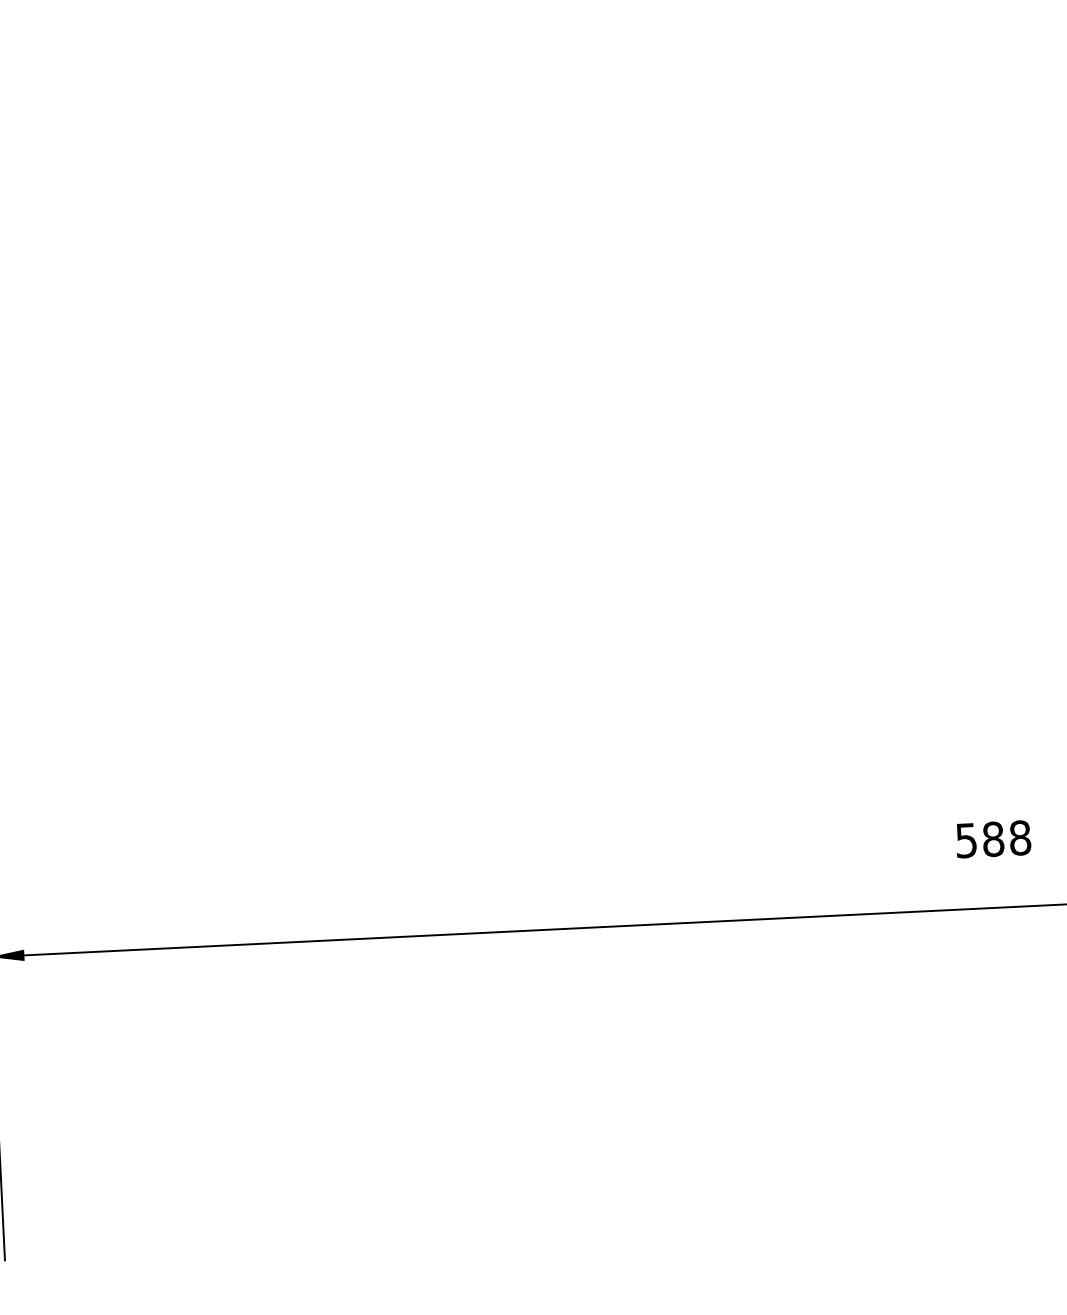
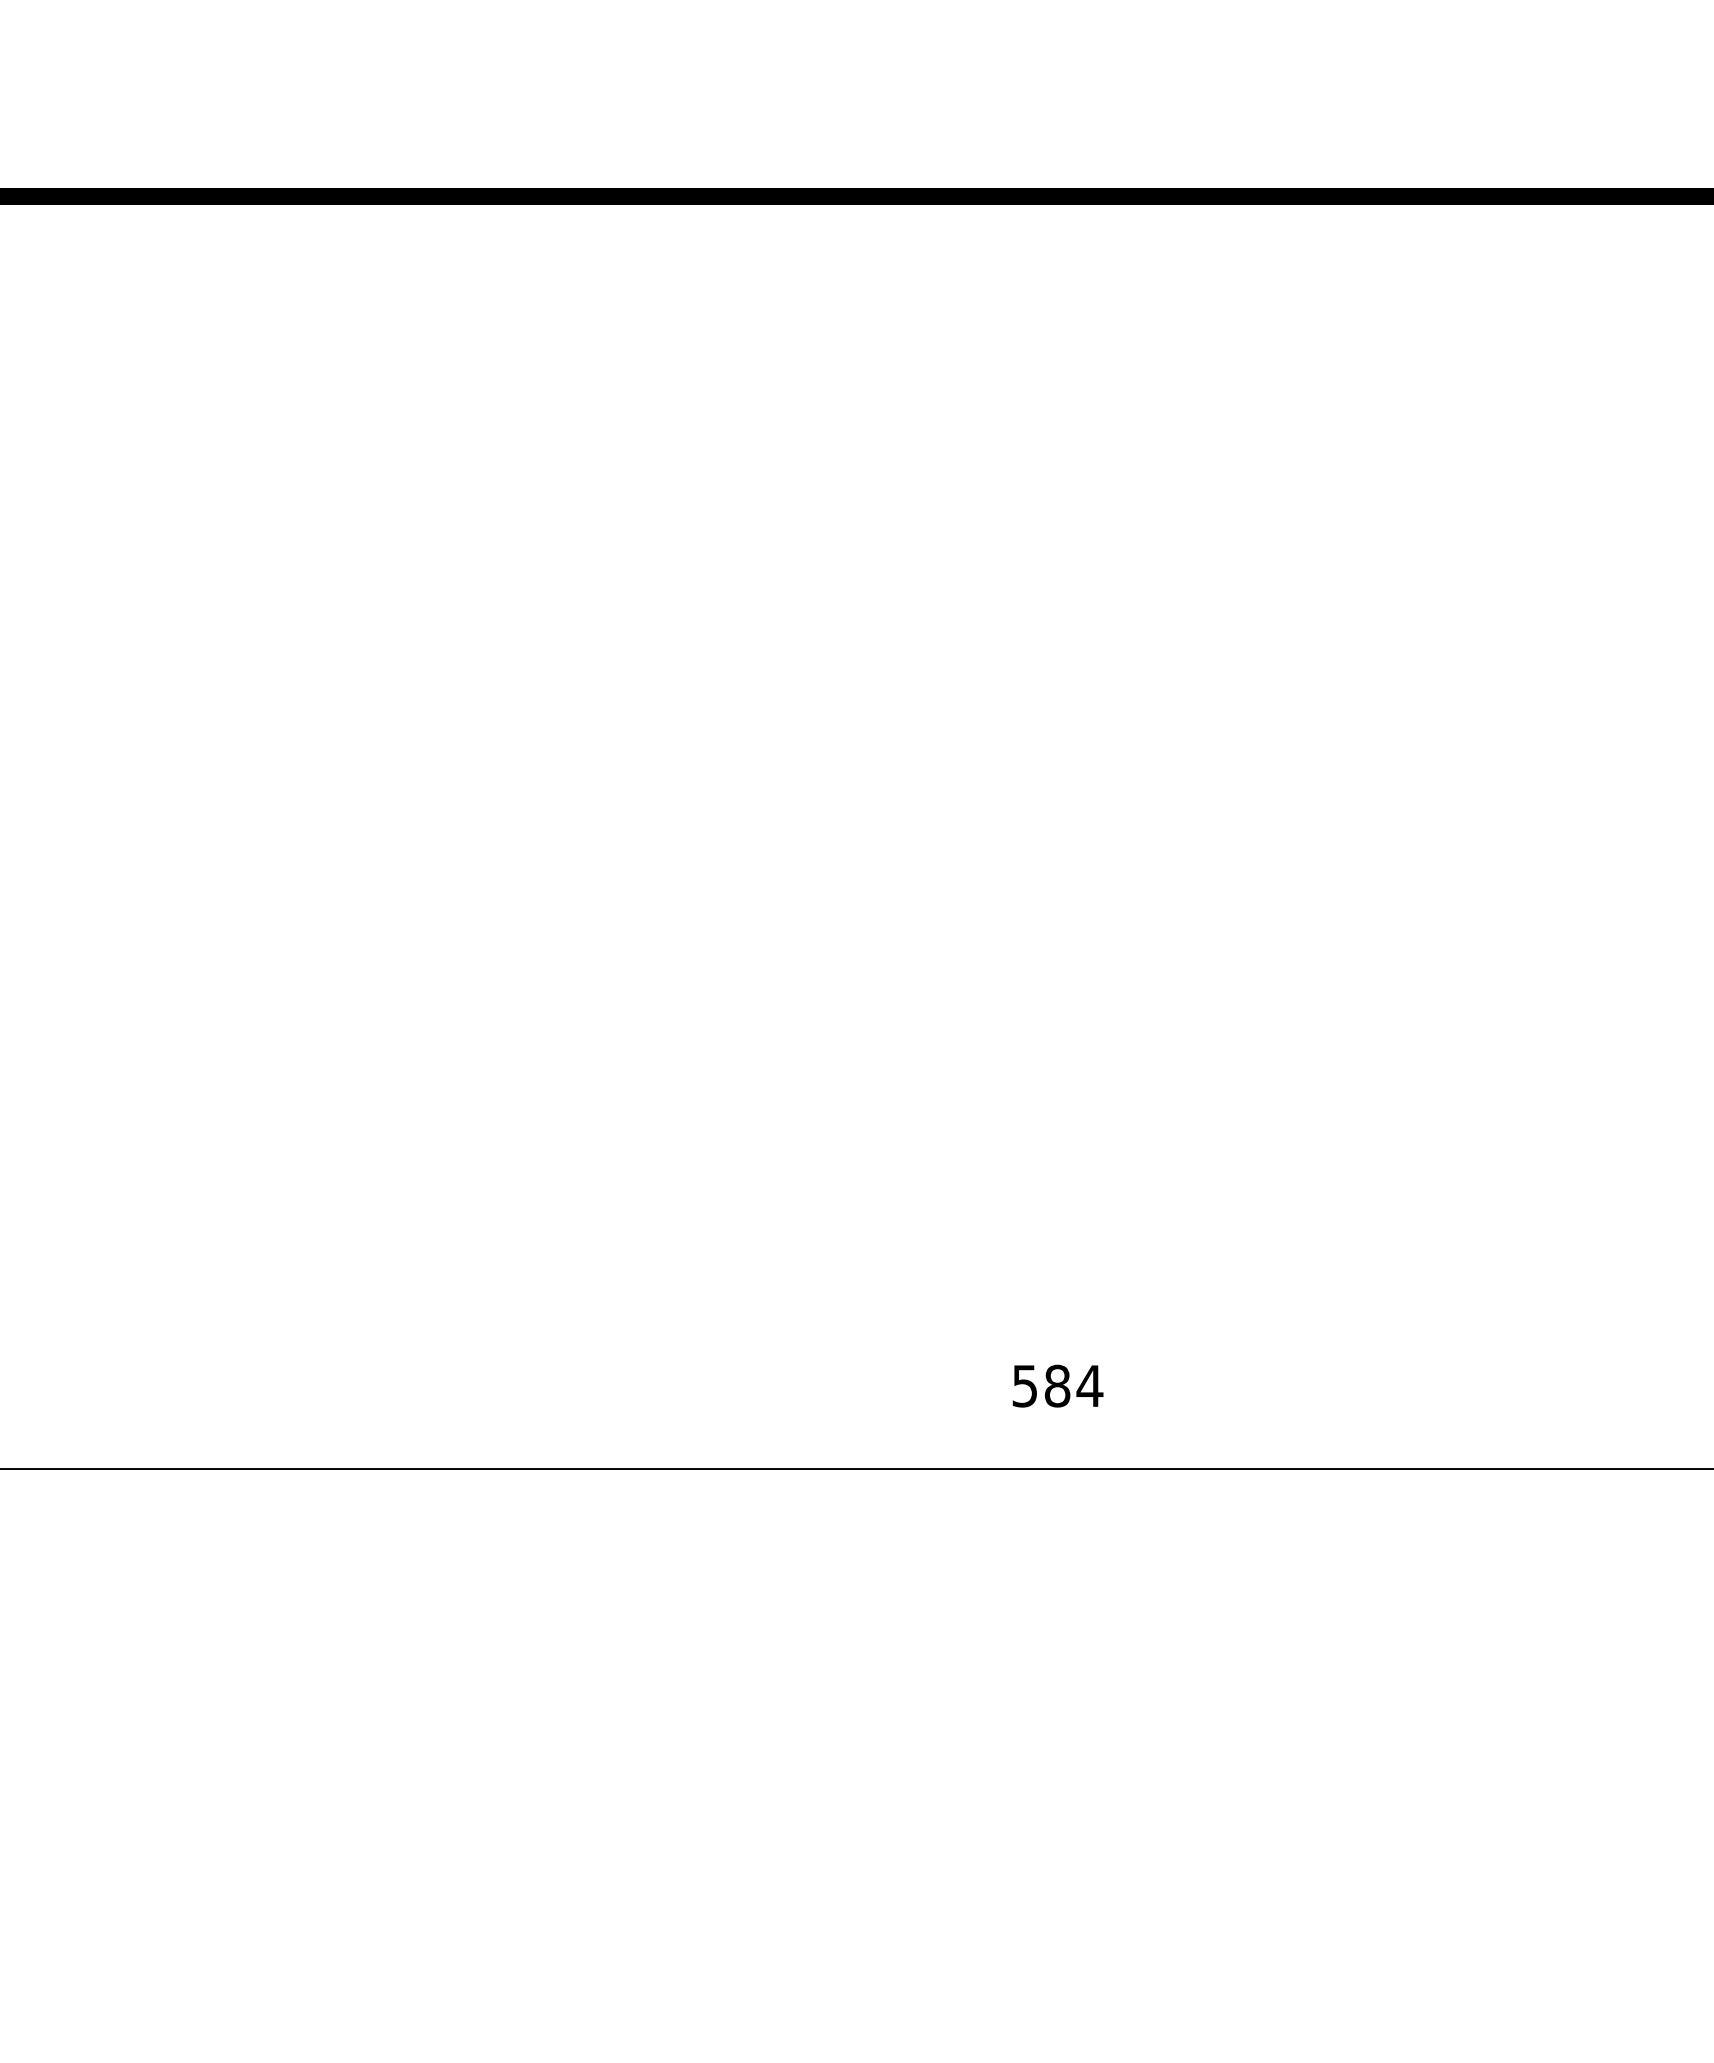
text: (1019, 837) -> (1089, 1385), 588 -> 584

